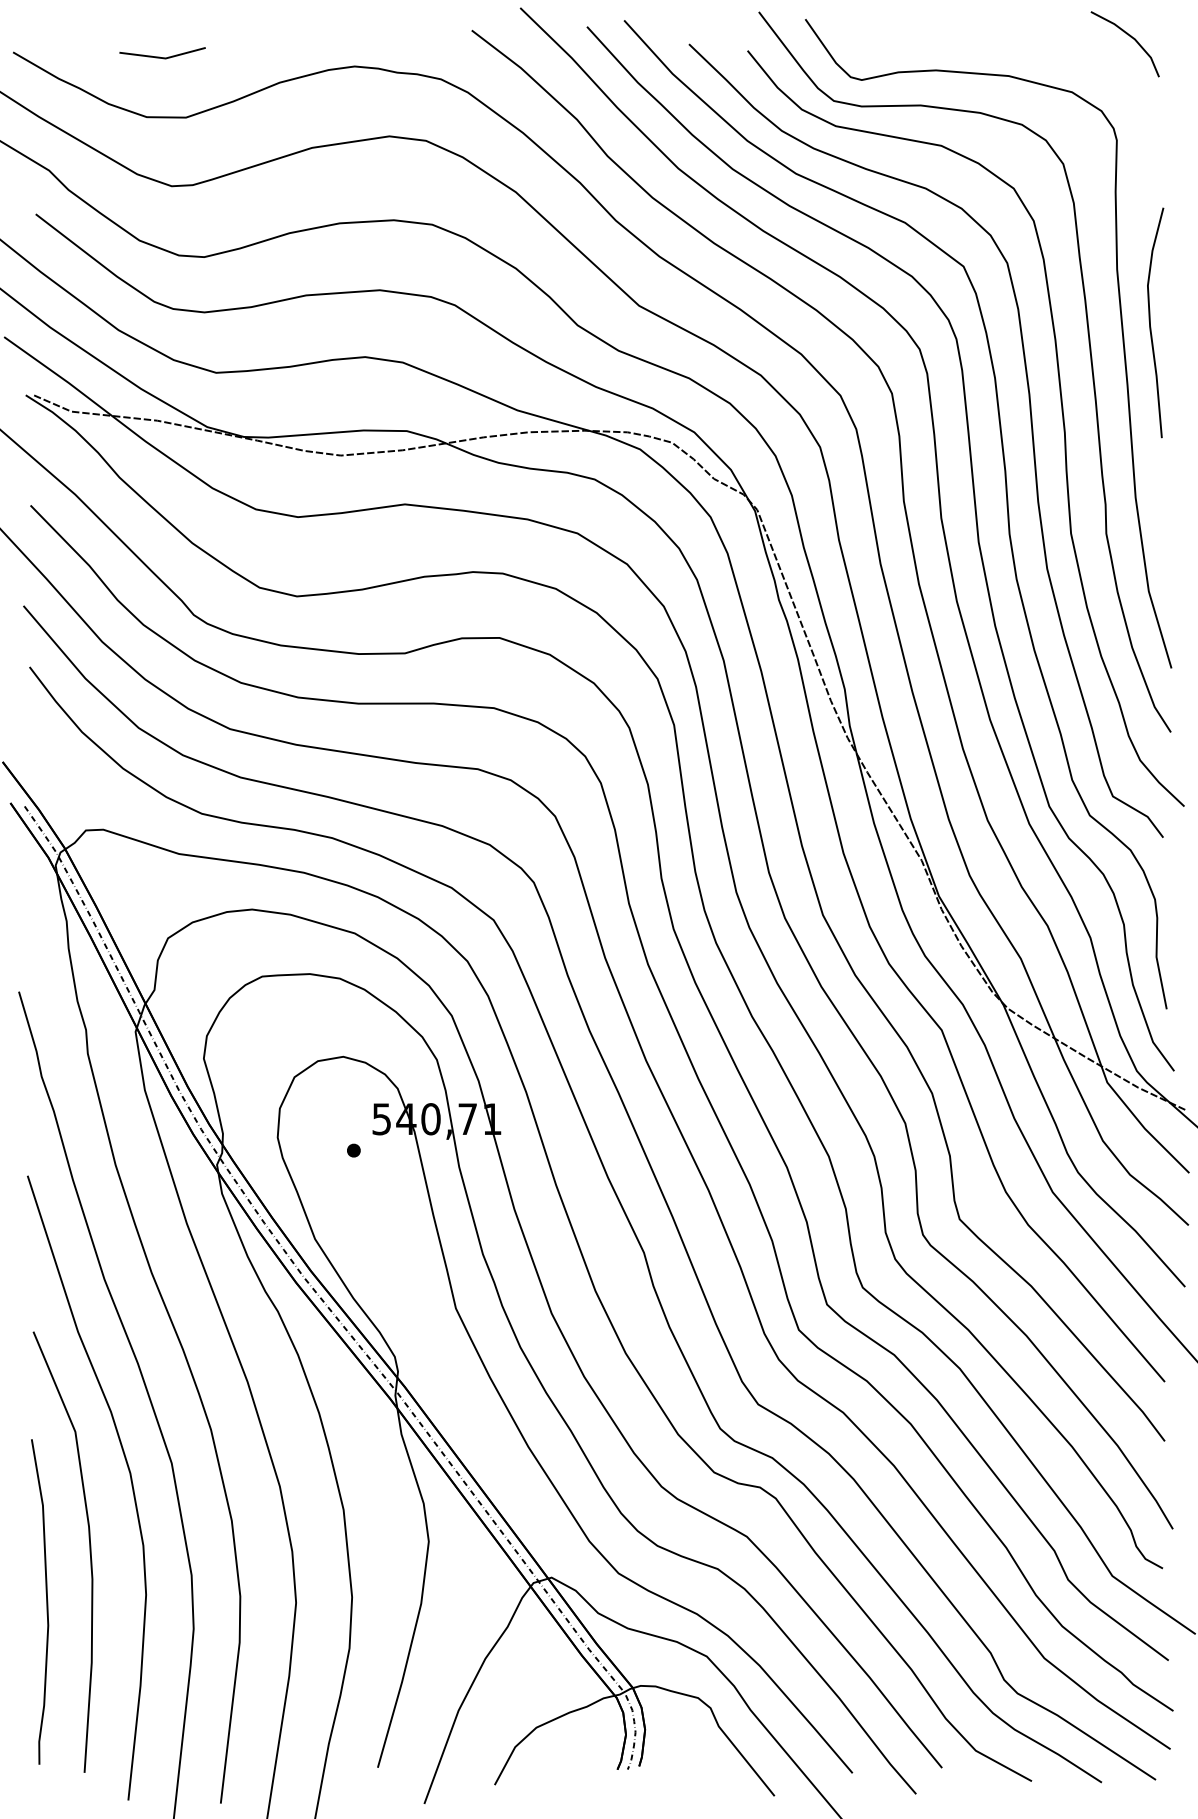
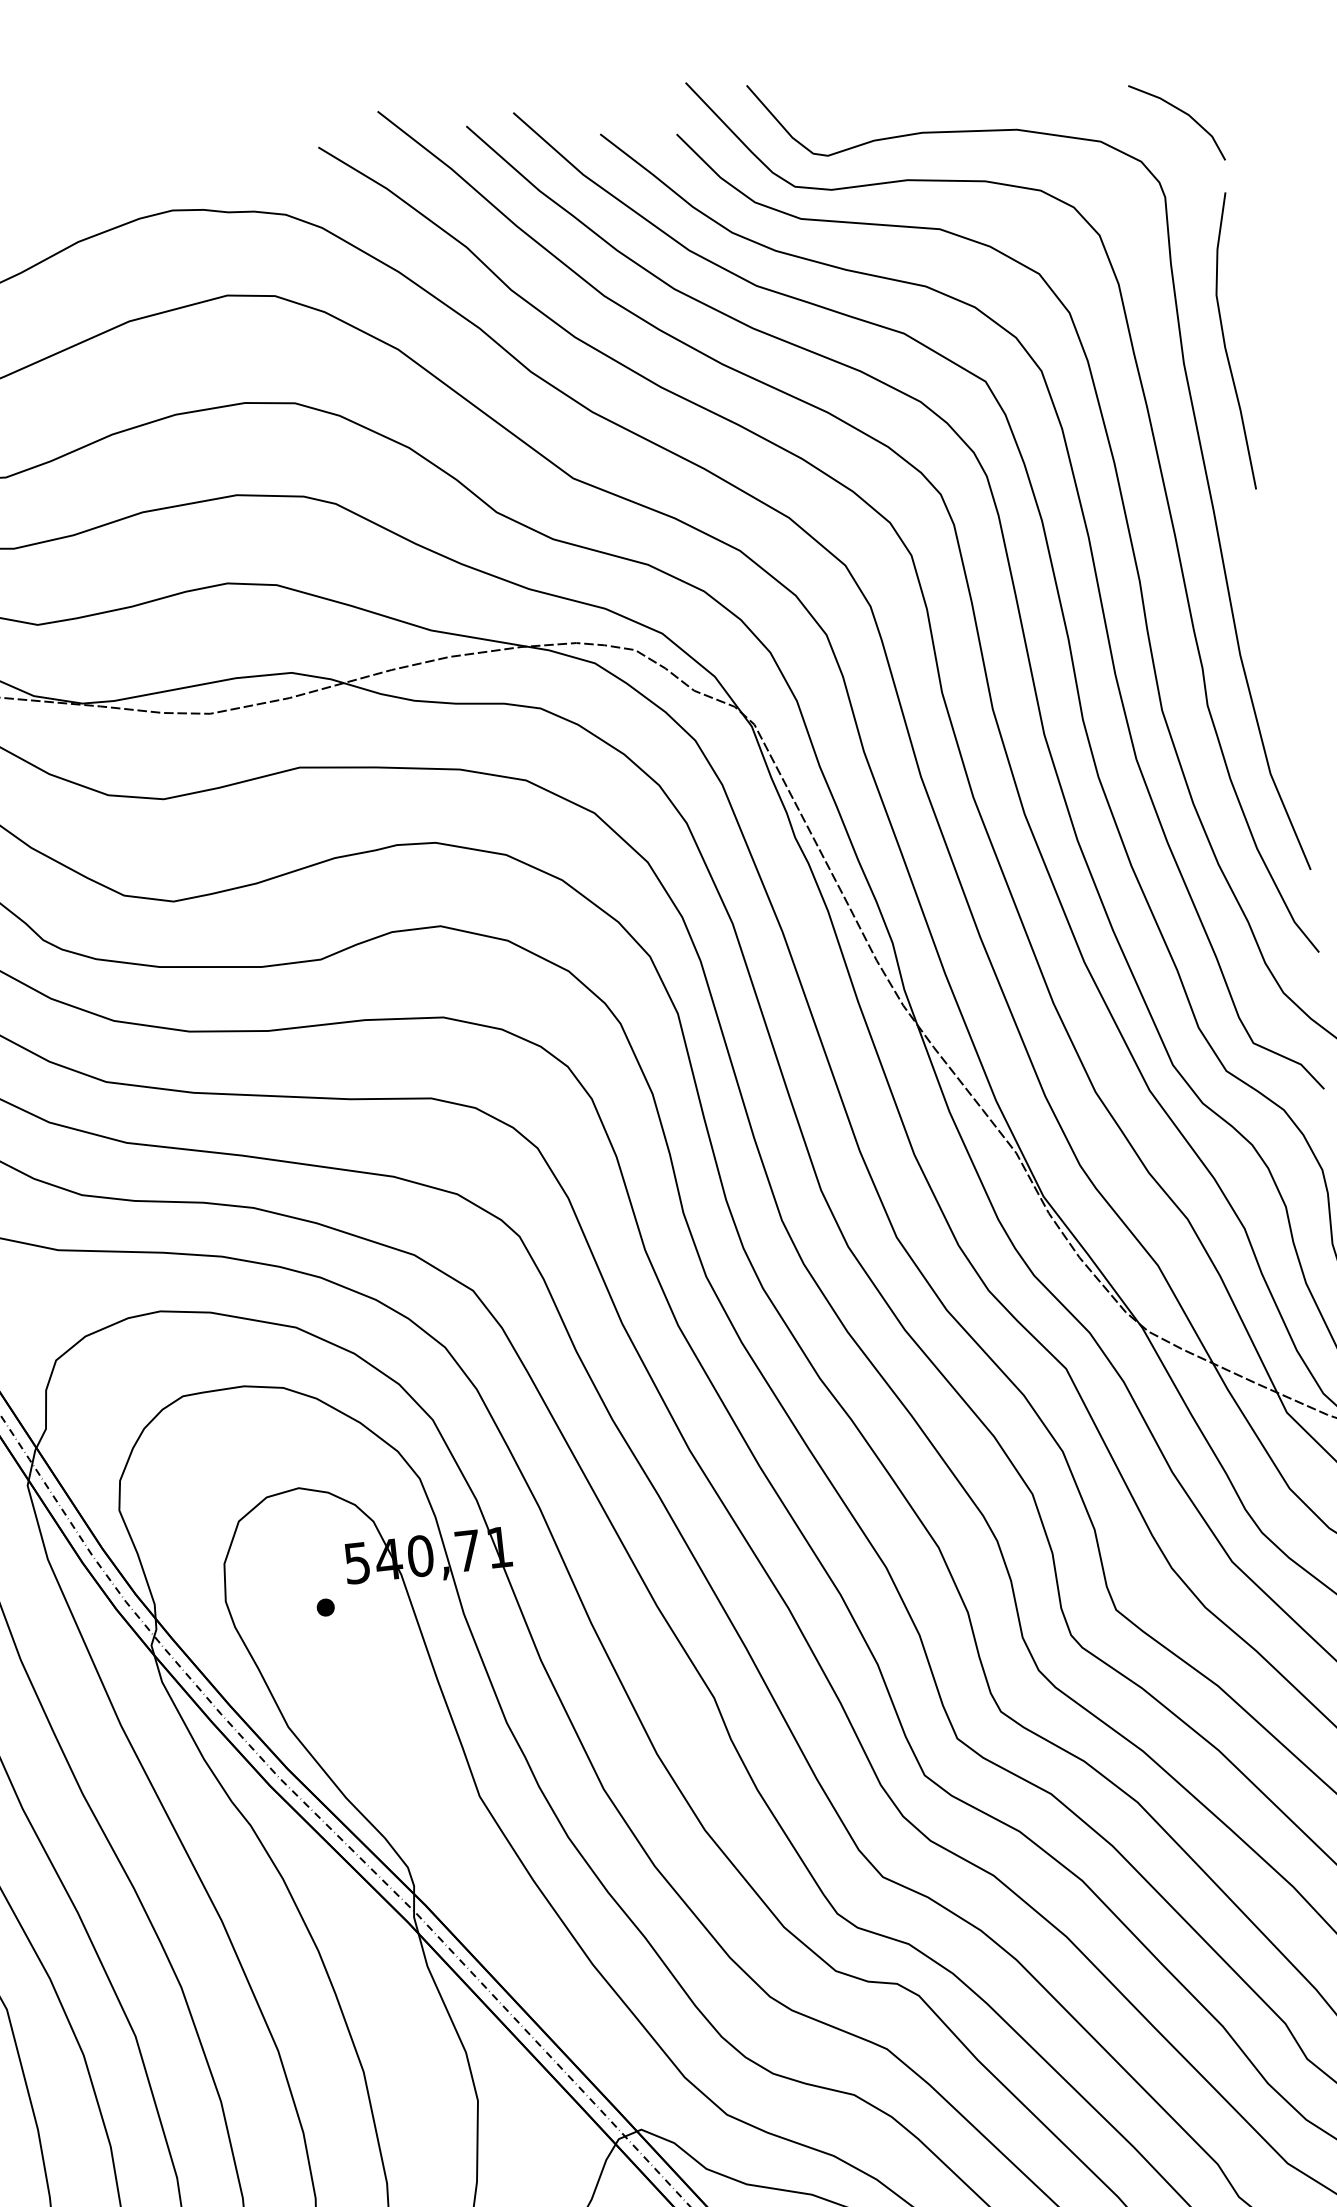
line: (1130, 37) -> (1182, 113), moved
curve: (1150, 322) -> (1225, 342), moved

